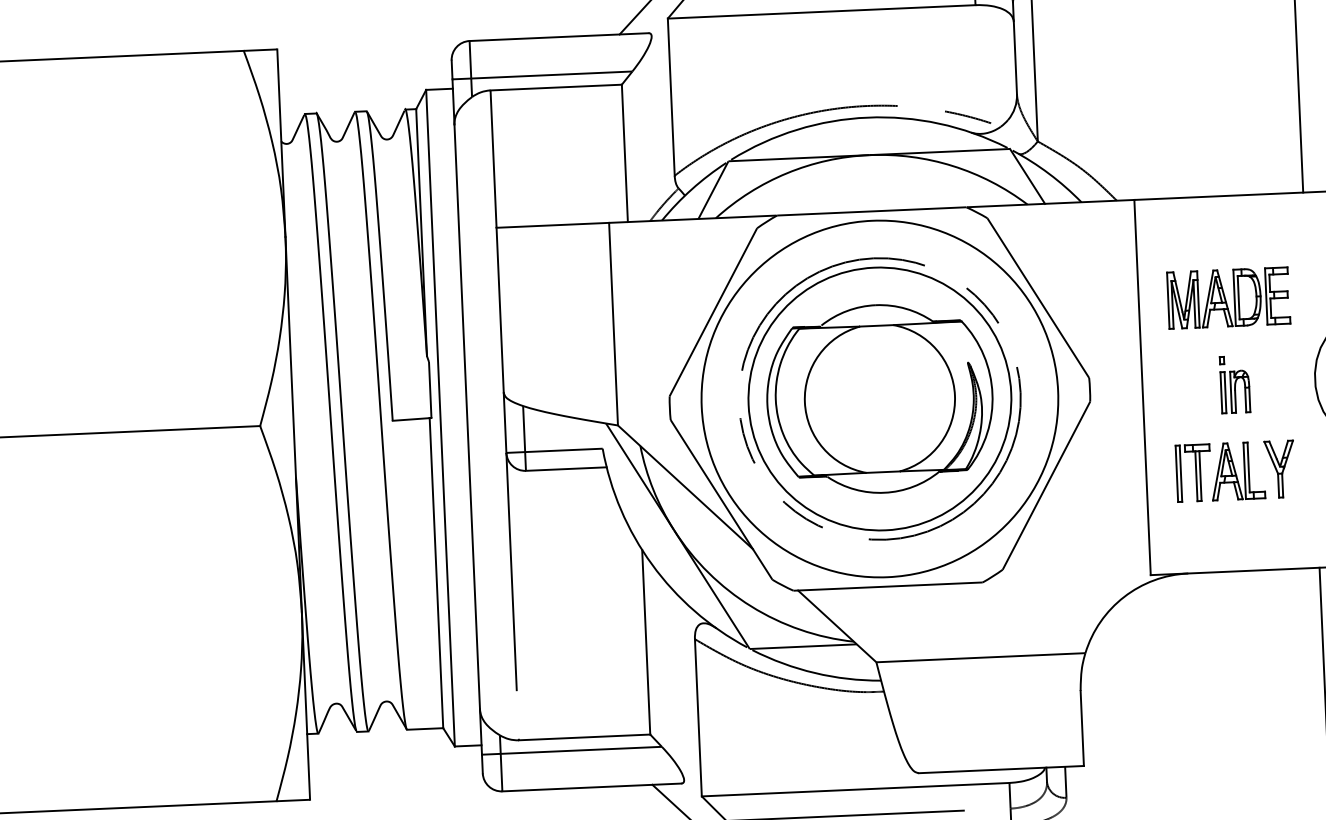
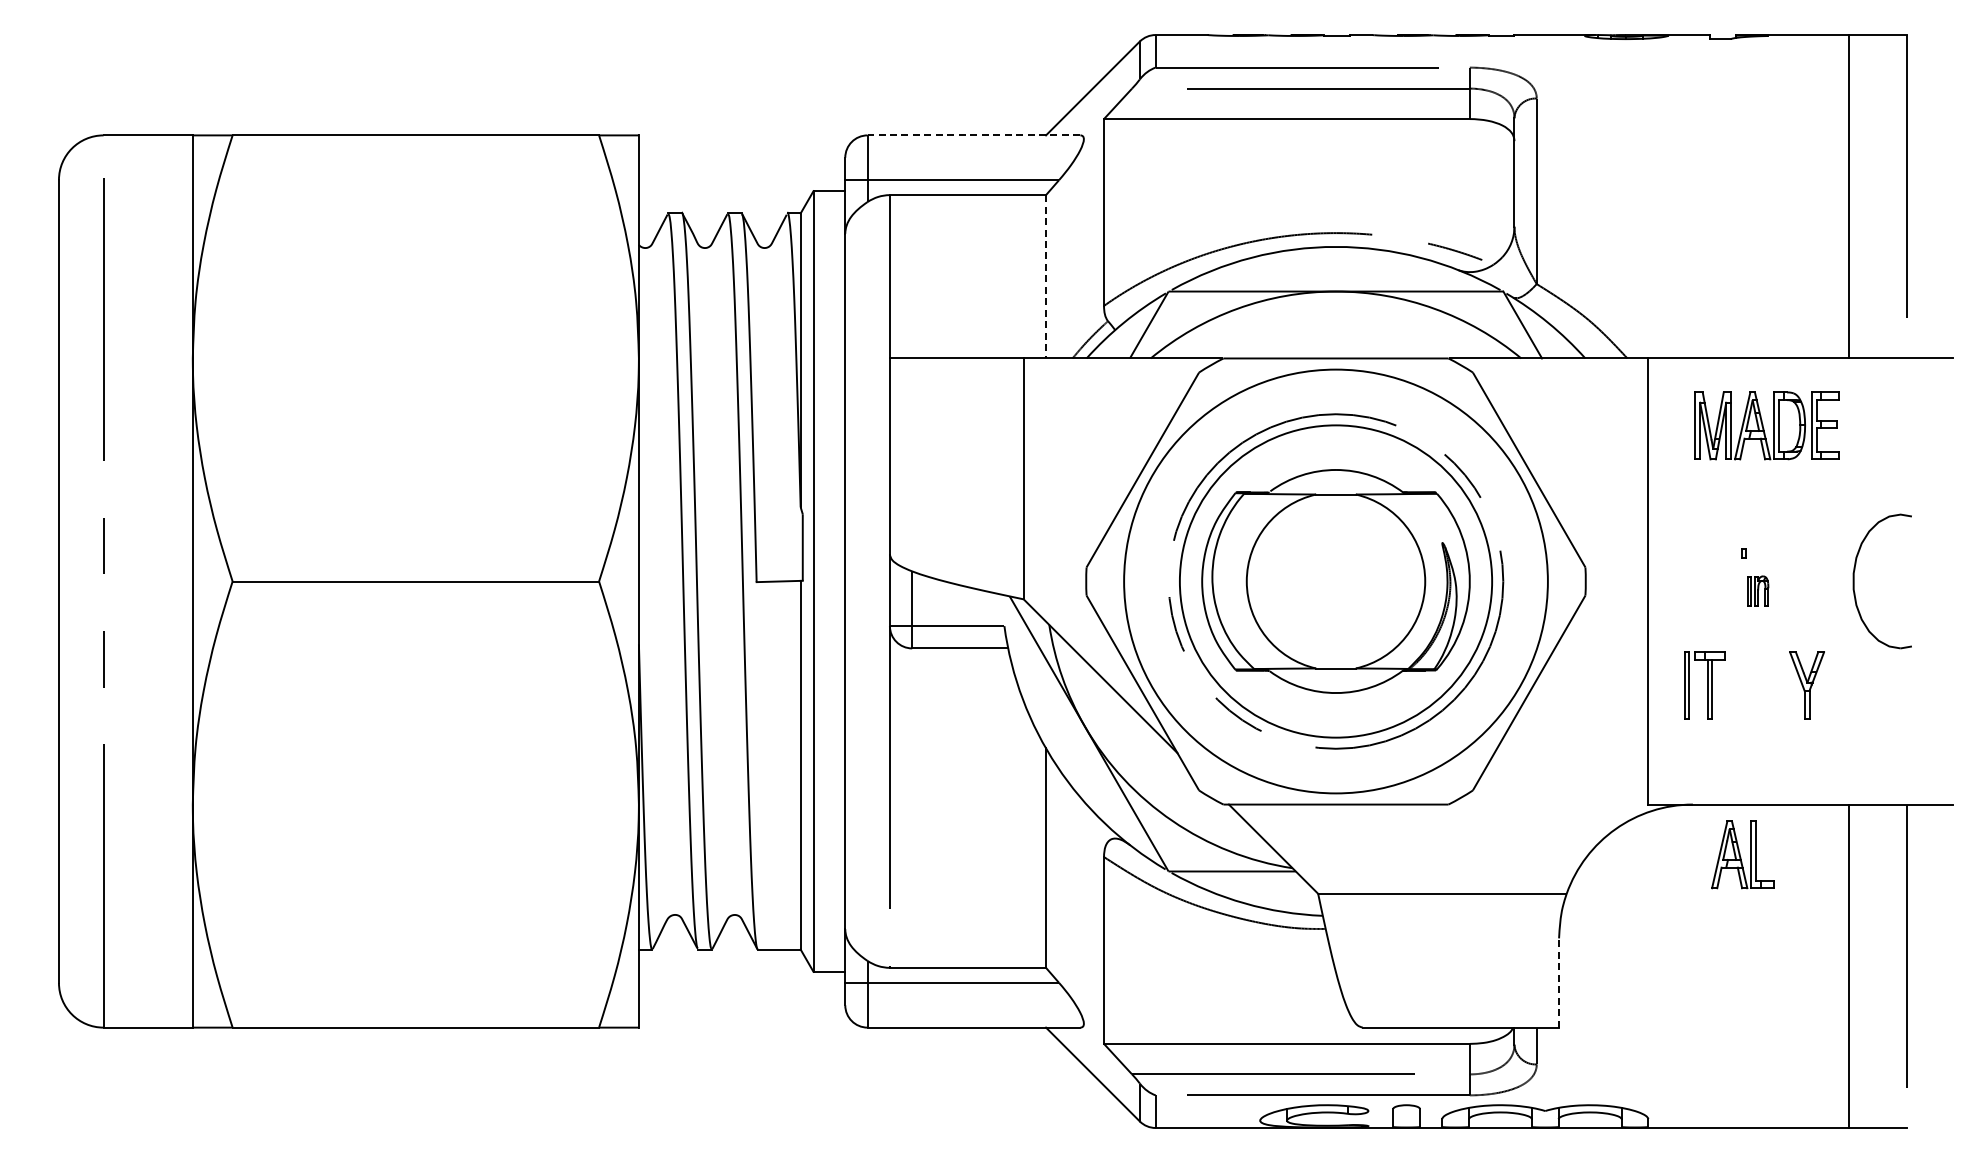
line: (558, 37) -> (973, 135), solid -> dashed
line: (625, 153) -> (1046, 276), solid -> dashed
part: (1228, 297) -> (1766, 425), moved
part: (1235, 391) -> (1758, 590), size x0.6
part: (1237, 471) -> (1742, 854), moved
line: (1082, 728) -> (1559, 983), solid -> dashed

